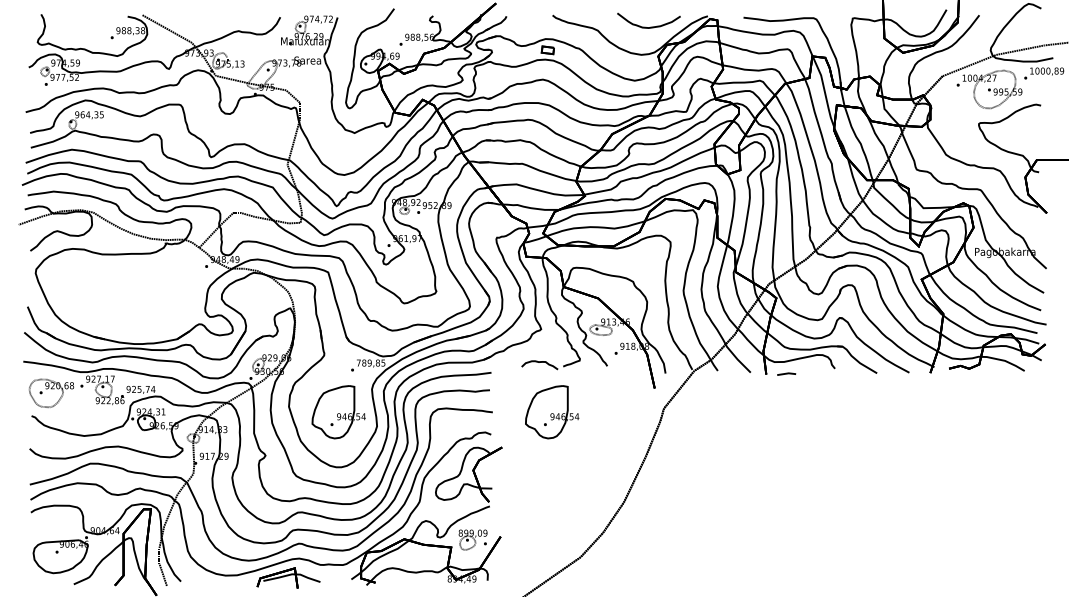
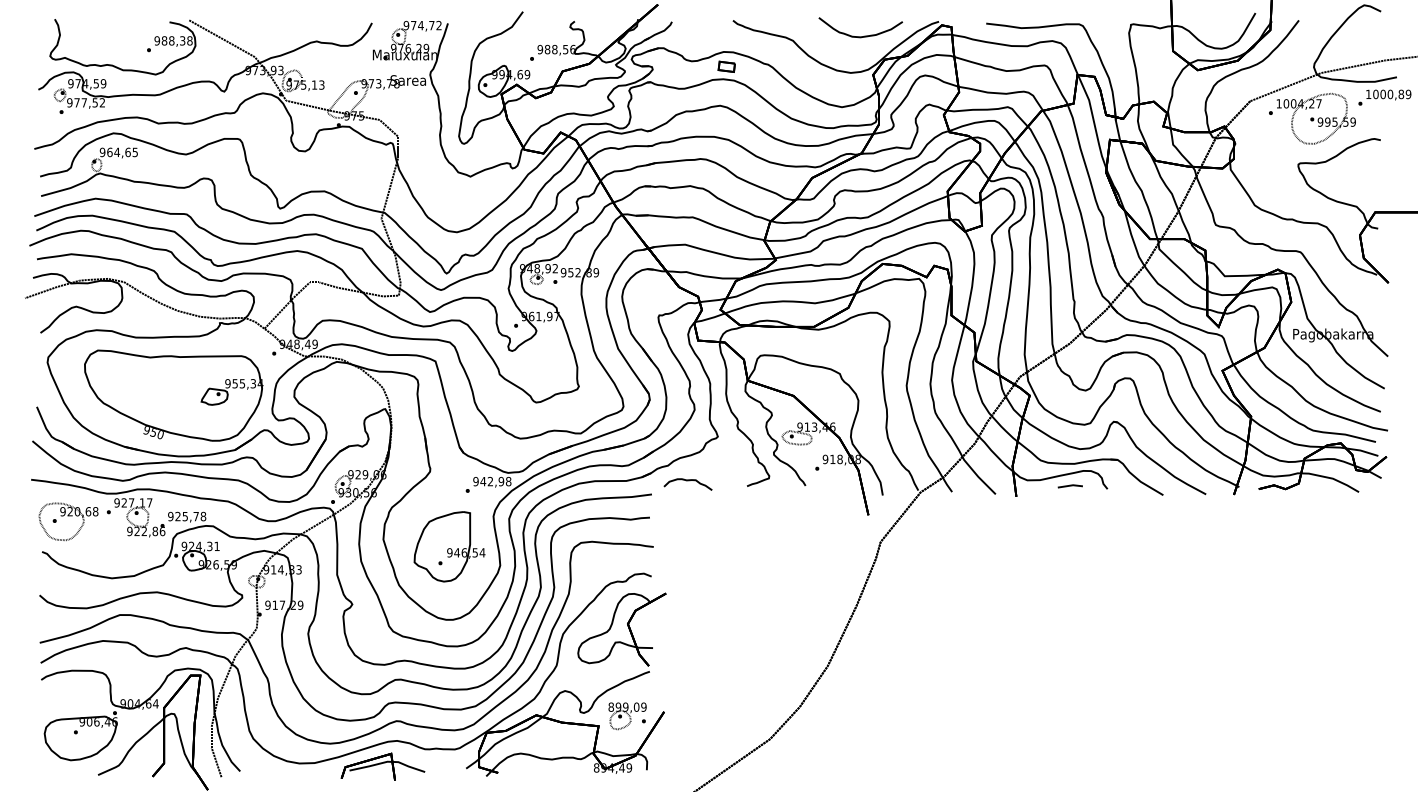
text: (95, 114) -> (127, 152), 964,35 -> 964,65
part: (130, 298) -> (173, 395), added
text: (371, 362) -> (492, 481), 789,85 -> 942,98
curve: (539, 362) -> (687, 481), moved
line: (785, 374) -> (1069, 486), moved
text: (153, 389) -> (203, 516), 925,74 -> 925,78
part: (552, 411) -> (732, 546), removed

